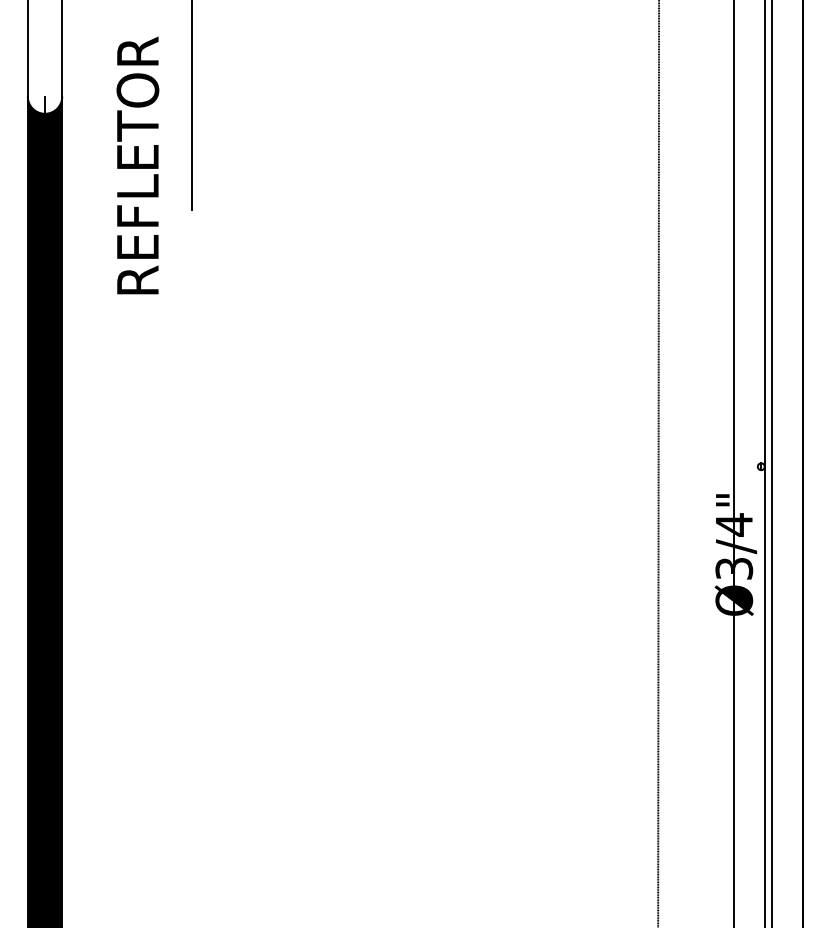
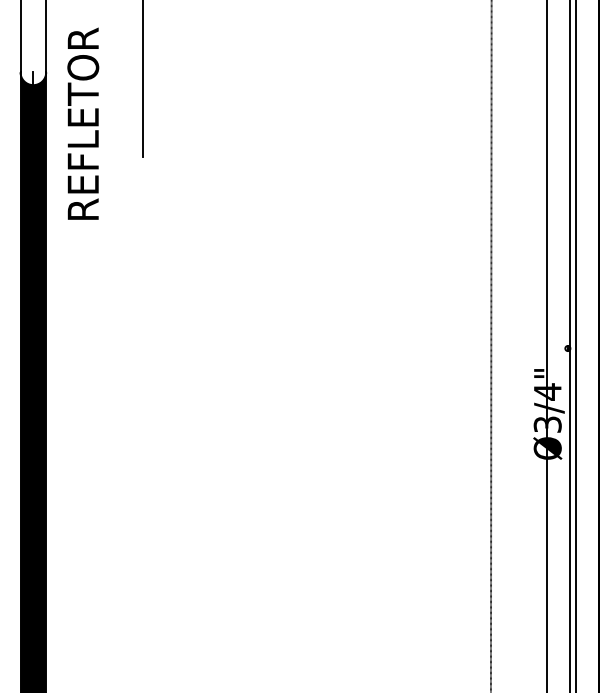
text: (137, 165) -> (82, 123), moved

